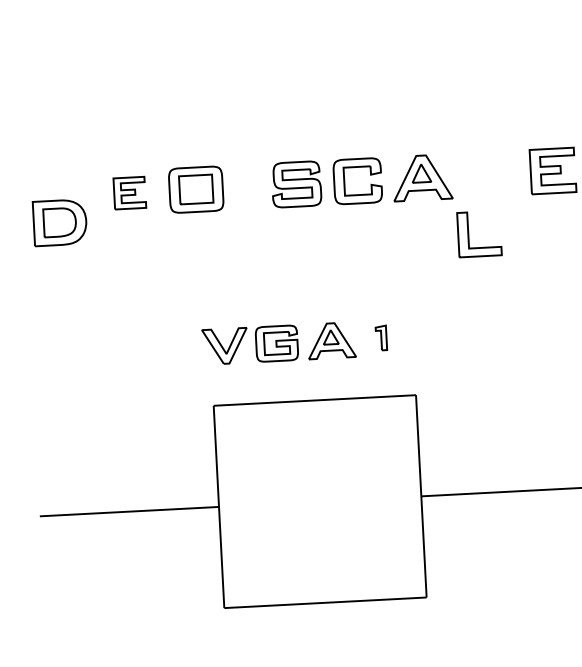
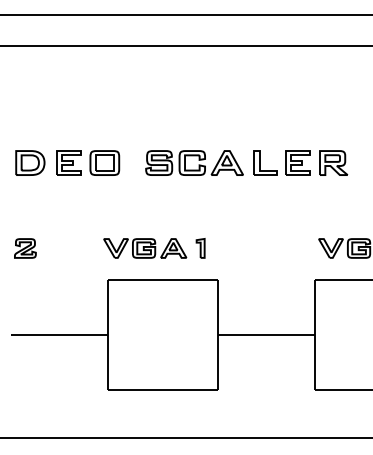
part: (129, 192) -> (68, 162), size x1.43
part: (60, 221) -> (30, 162), moved
part: (479, 233) -> (265, 162), moved
part: (381, 338) -> (200, 248), size x1.43
part: (57, 355) -> (25, 248), added

